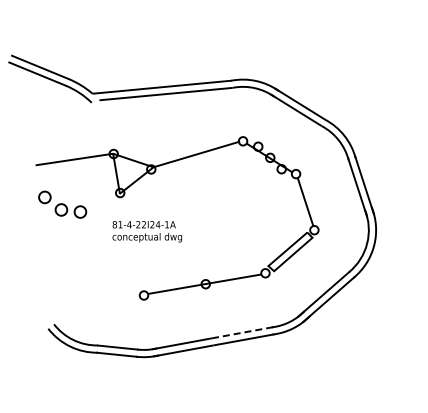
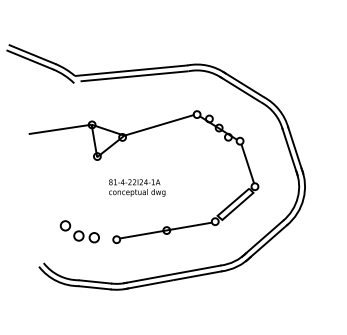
part: (62, 204) -> (79, 231), moved
text: (147, 231) -> (137, 187), moved
line: (242, 332) -> (196, 269), dashed -> solid

